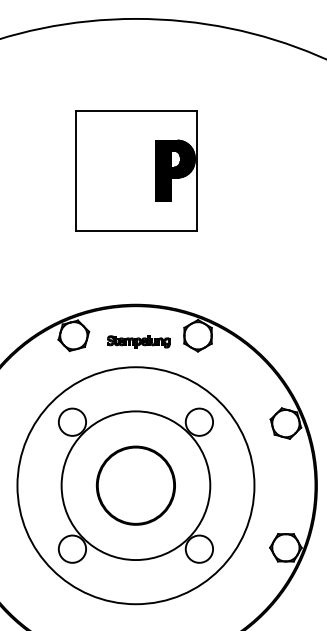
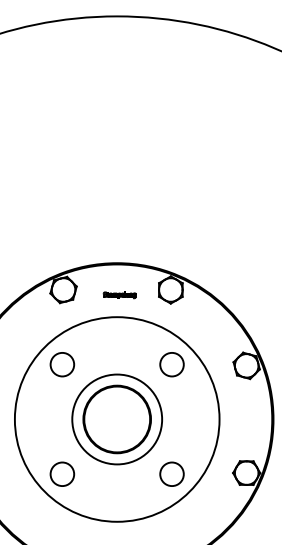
part: (136, 170) -> (117, 147), removed
part: (138, 341) -> (119, 294), size x0.6
circle: (135, 485) -> (116, 419), size x0.7

